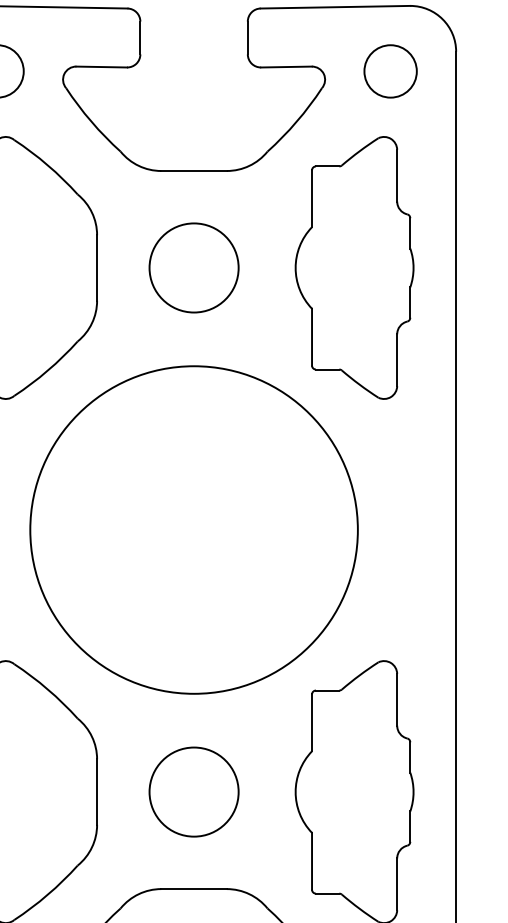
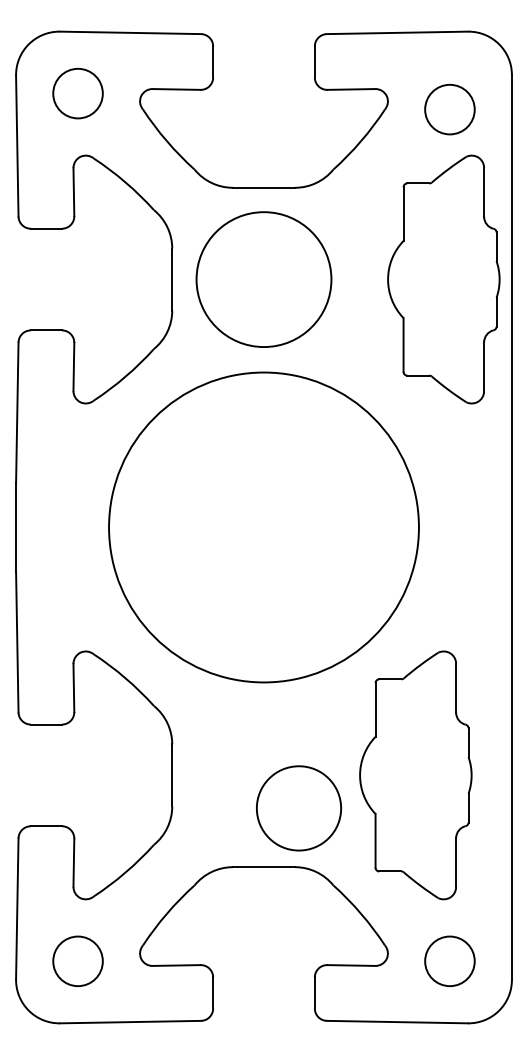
circle: (390, 71) -> (449, 109), moved
circle: (193, 267) -> (263, 279), size x1.6
part: (354, 267) -> (443, 279), moved
circle: (193, 792) -> (298, 808), moved

